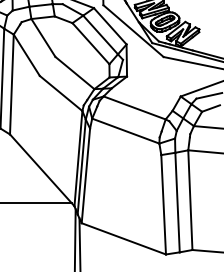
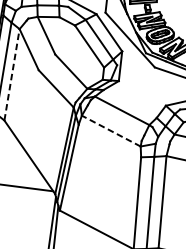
line: (11, 84) -> (11, 74), solid -> dashed
line: (125, 131) -> (110, 131), solid -> dashed

